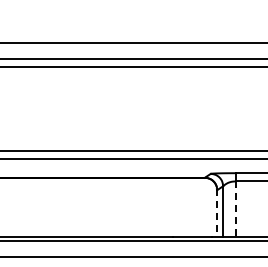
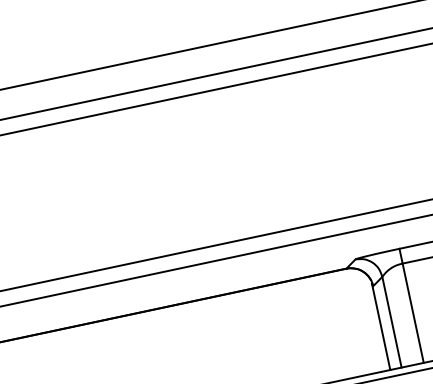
line: (235, 209) -> (413, 313), dashed -> solid
line: (216, 213) -> (380, 328), dashed -> solid

